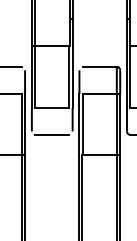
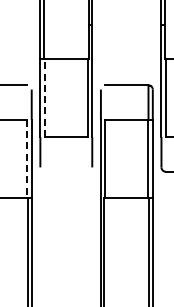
line: (35, 77) -> (44, 98), solid -> dashed
line: (21, 124) -> (27, 158), solid -> dashed
line: (51, 134) -> (65, 171), removed

